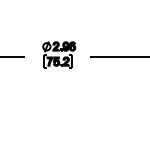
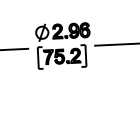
part: (58, 54) -> (62, 45), size x1.67

